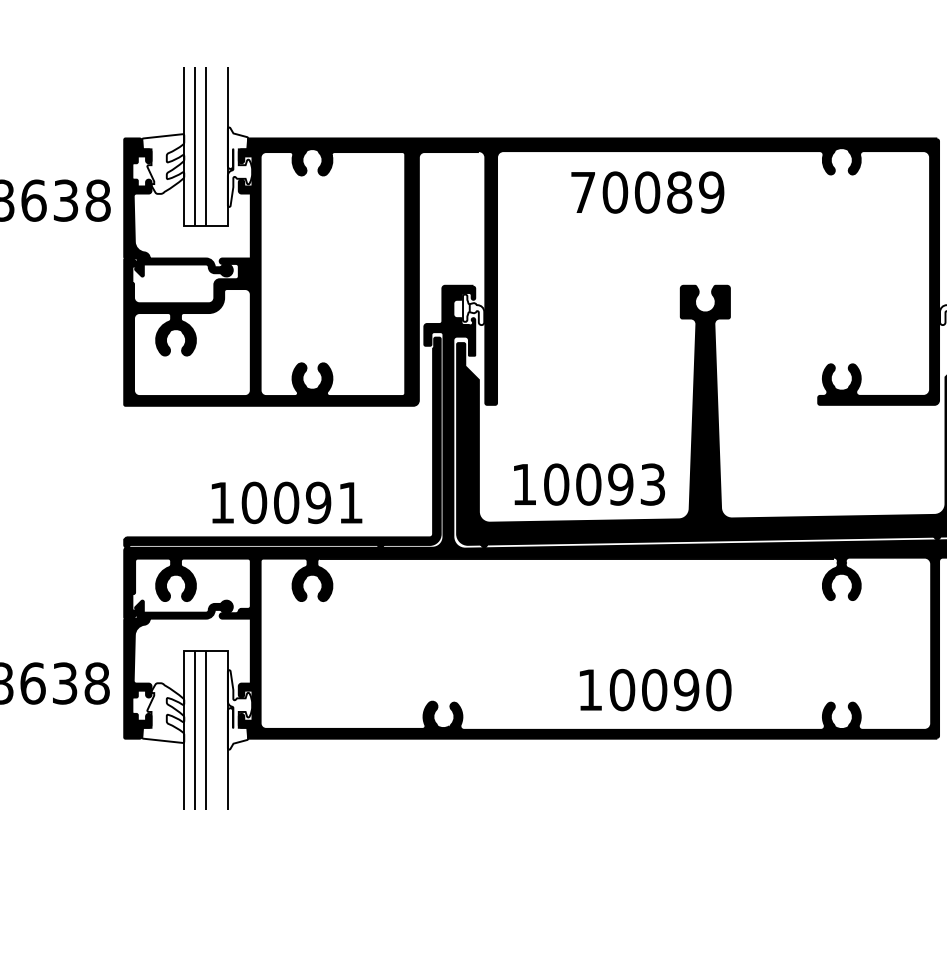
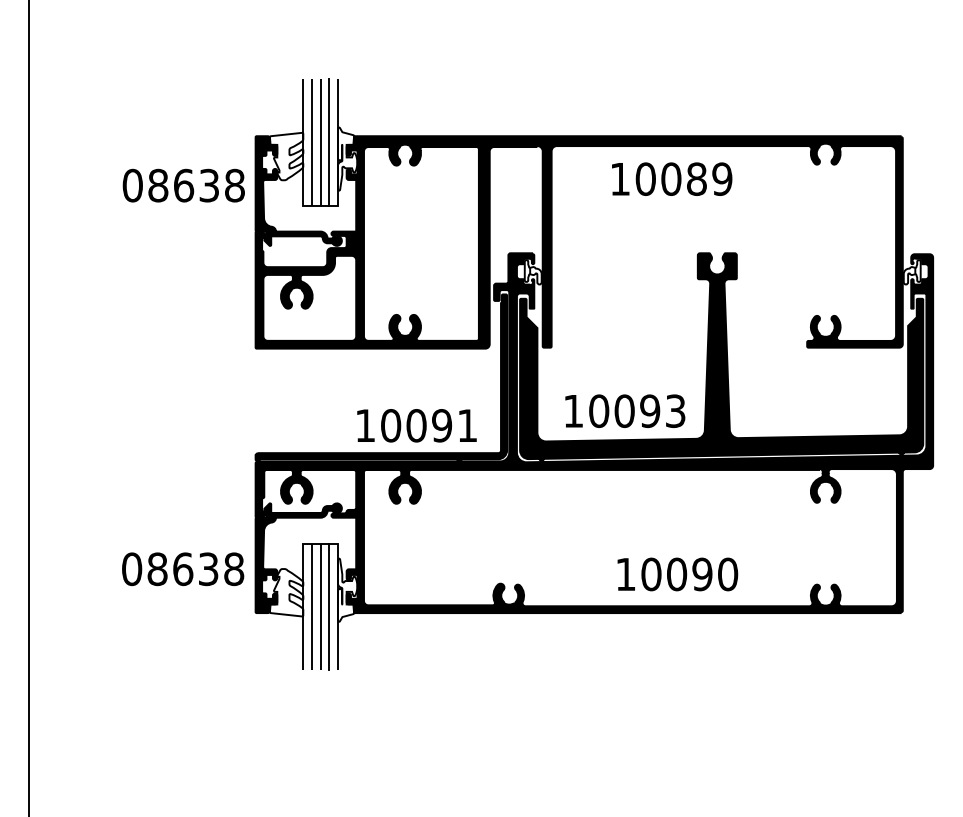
line: (217, 146) -> (329, 142), added
text: (583, 192) -> (620, 179), 70089 -> 10089
text: (286, 502) -> (416, 425), moved
line: (217, 730) -> (329, 606), added

